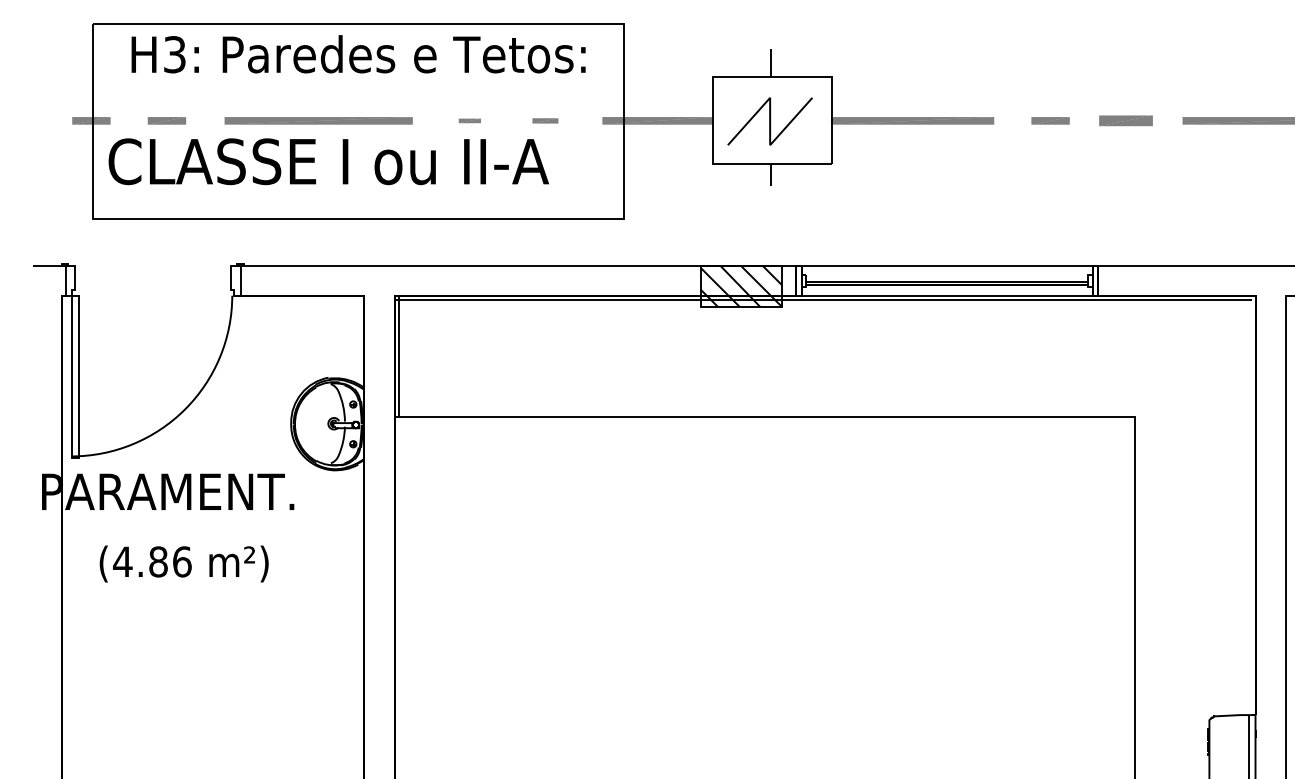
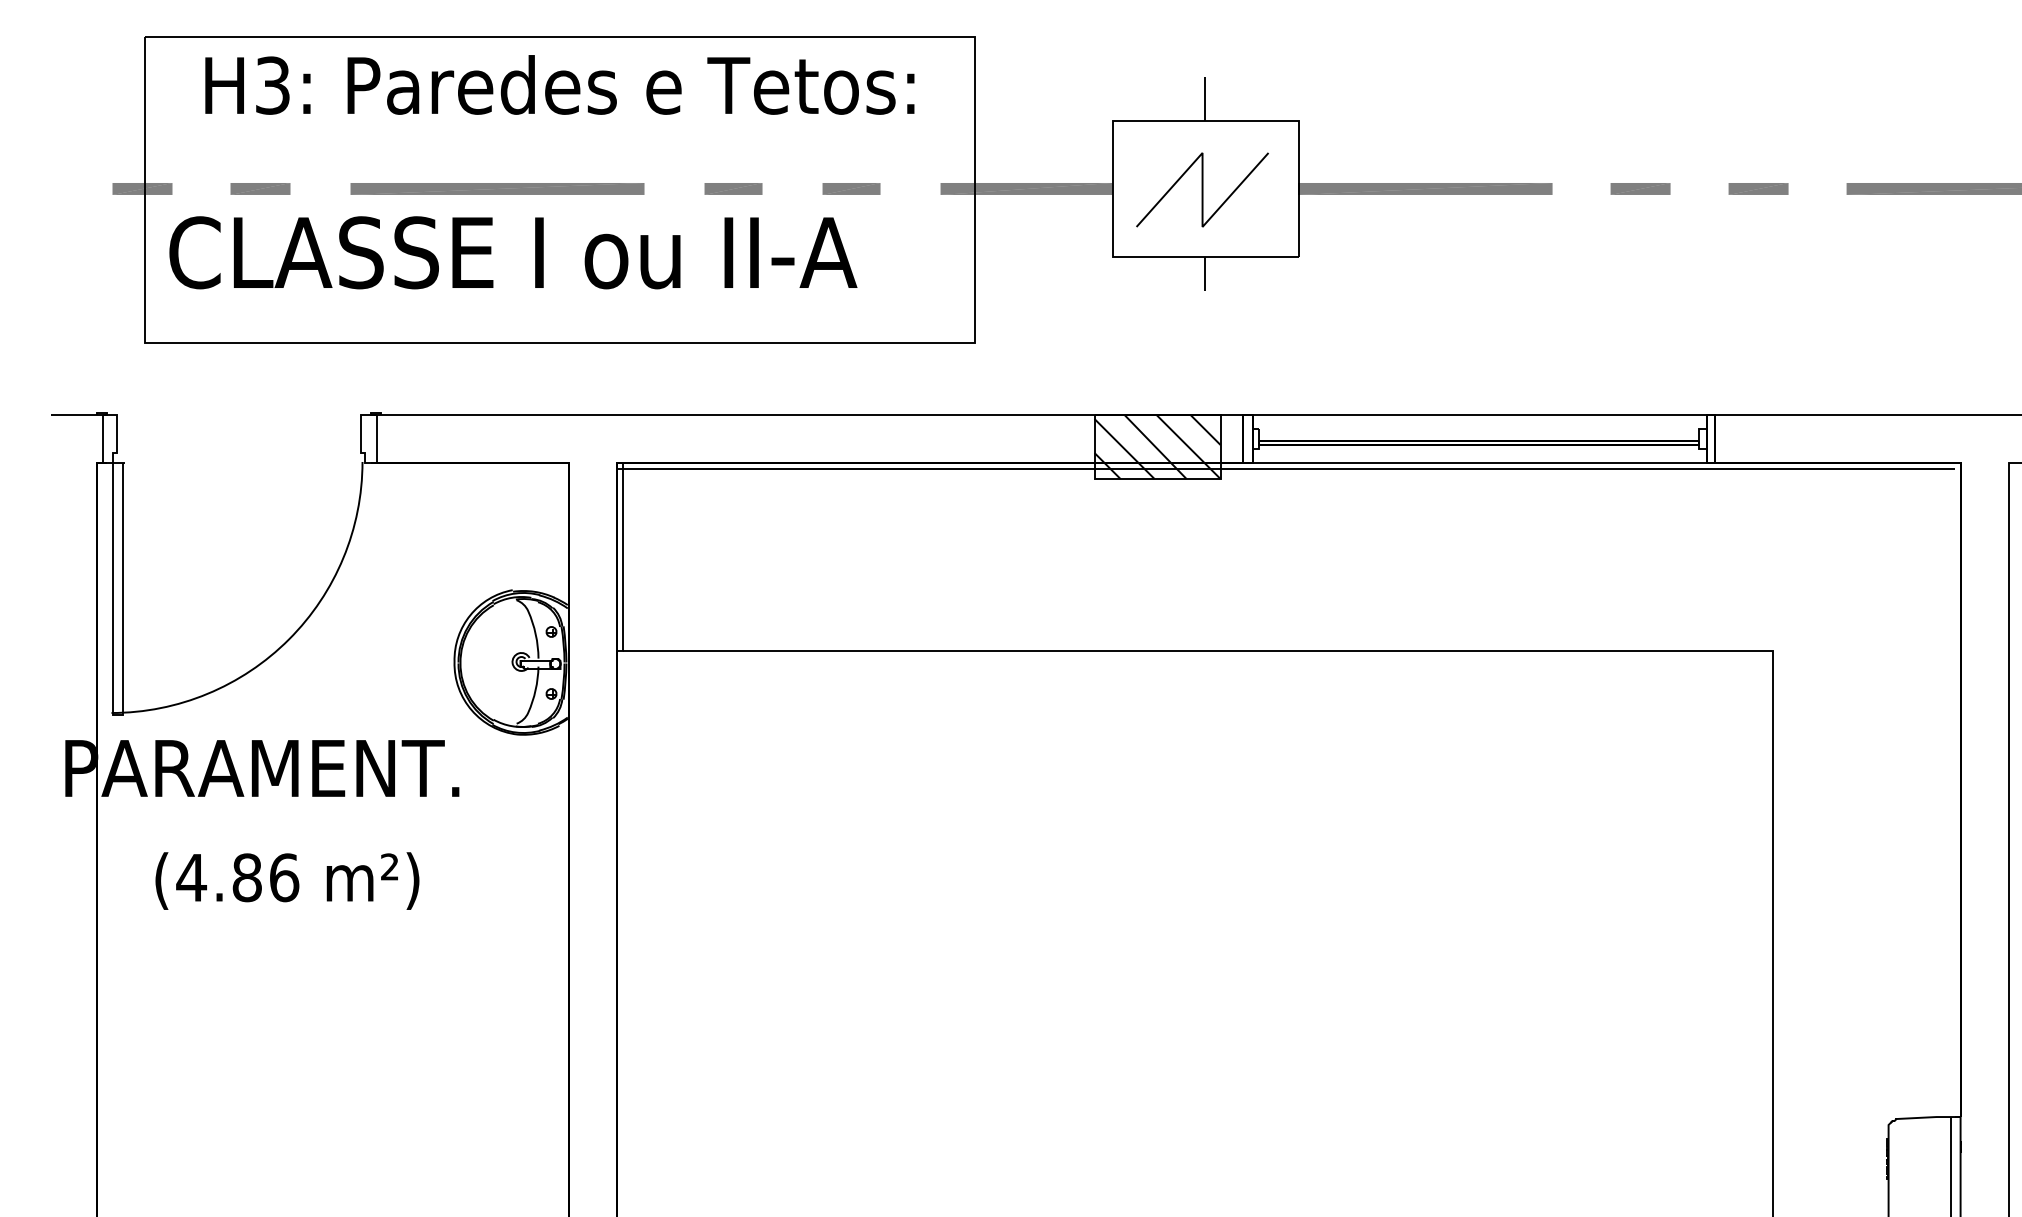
part: (469, 120) -> (732, 188), size x1.67
part: (545, 120) -> (851, 188), size x1.43
part: (1126, 120) -> (1759, 188), size x0.71

